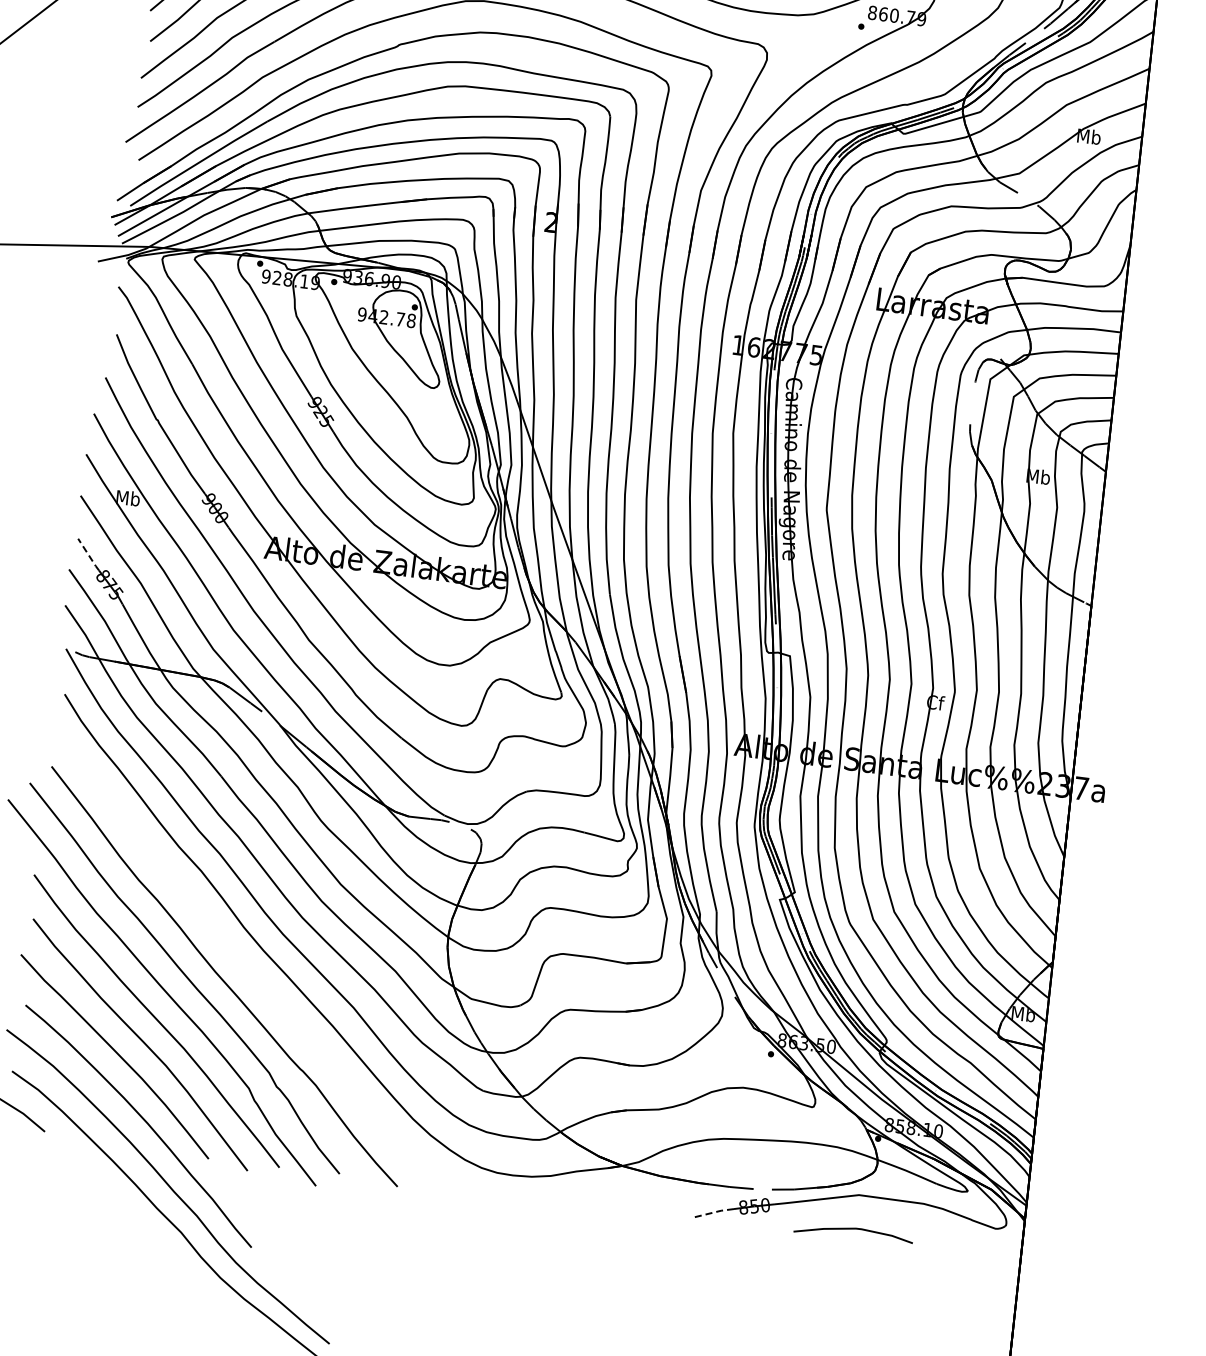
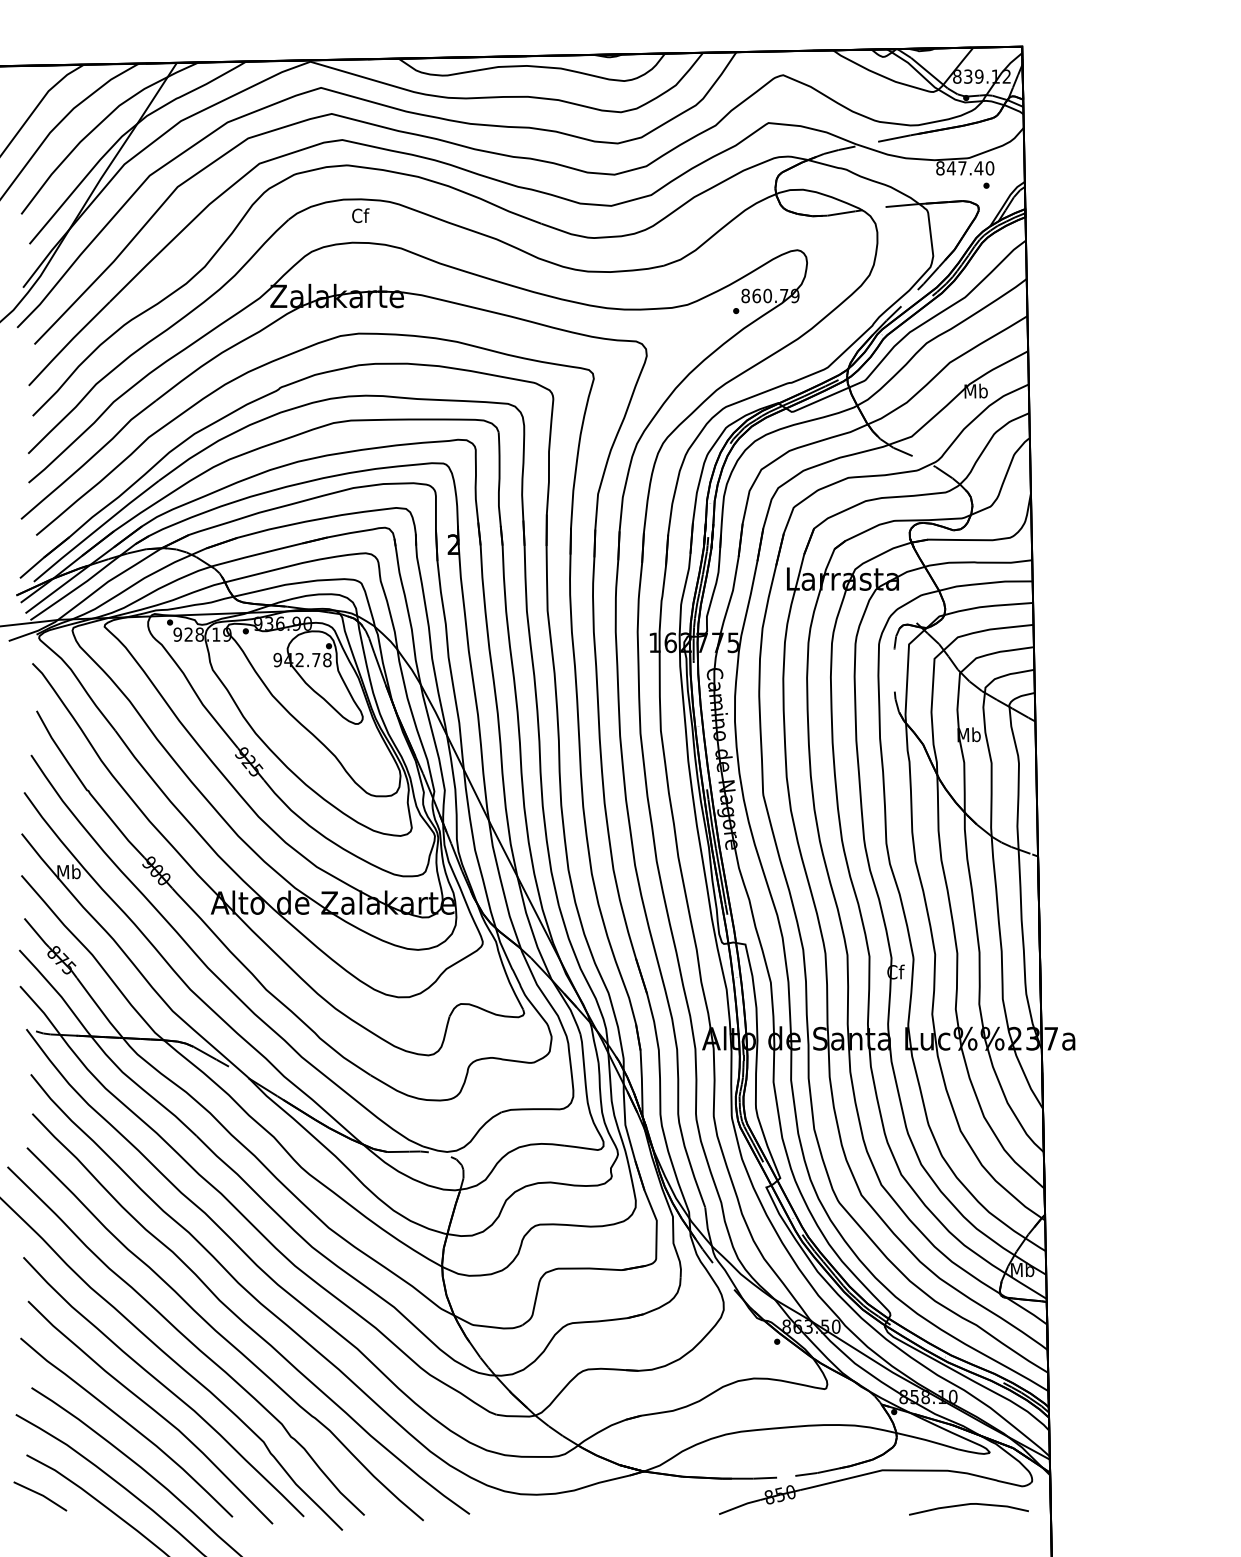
line: (89, 555) -> (37, 933), dashed -> solid
curve: (244, 965) -> (243, 1320), added
line: (712, 1212) -> (739, 1506), dashed -> solid
curve: (853, 1229) -> (968, 1505), moved

